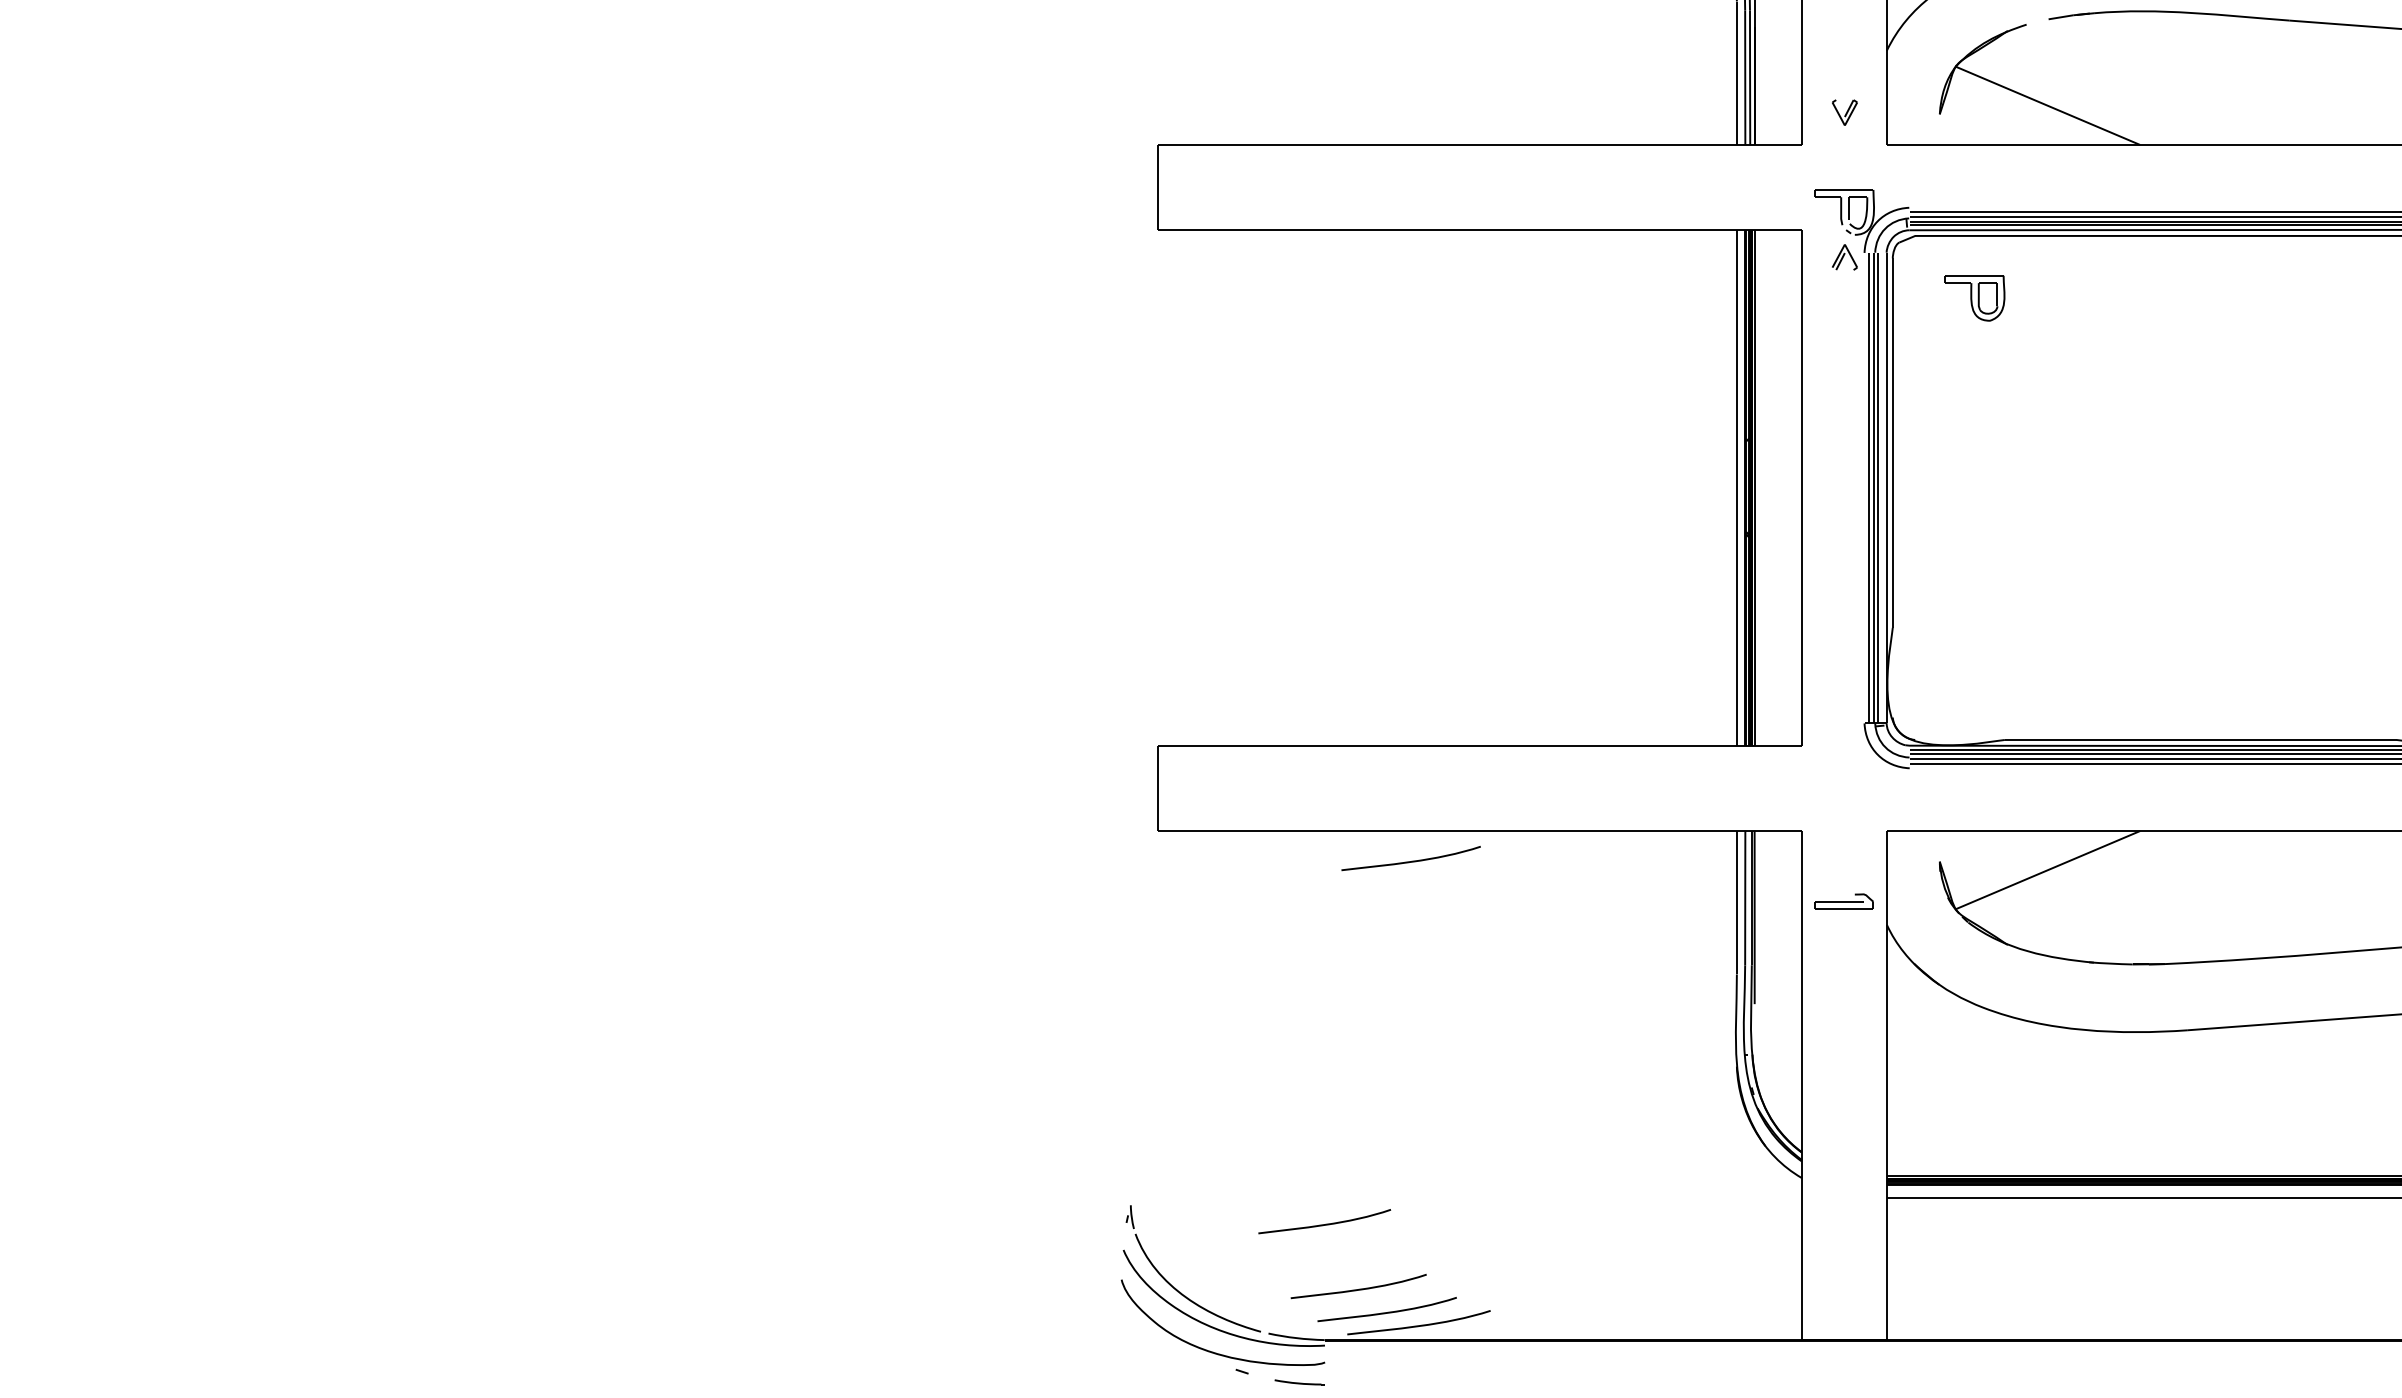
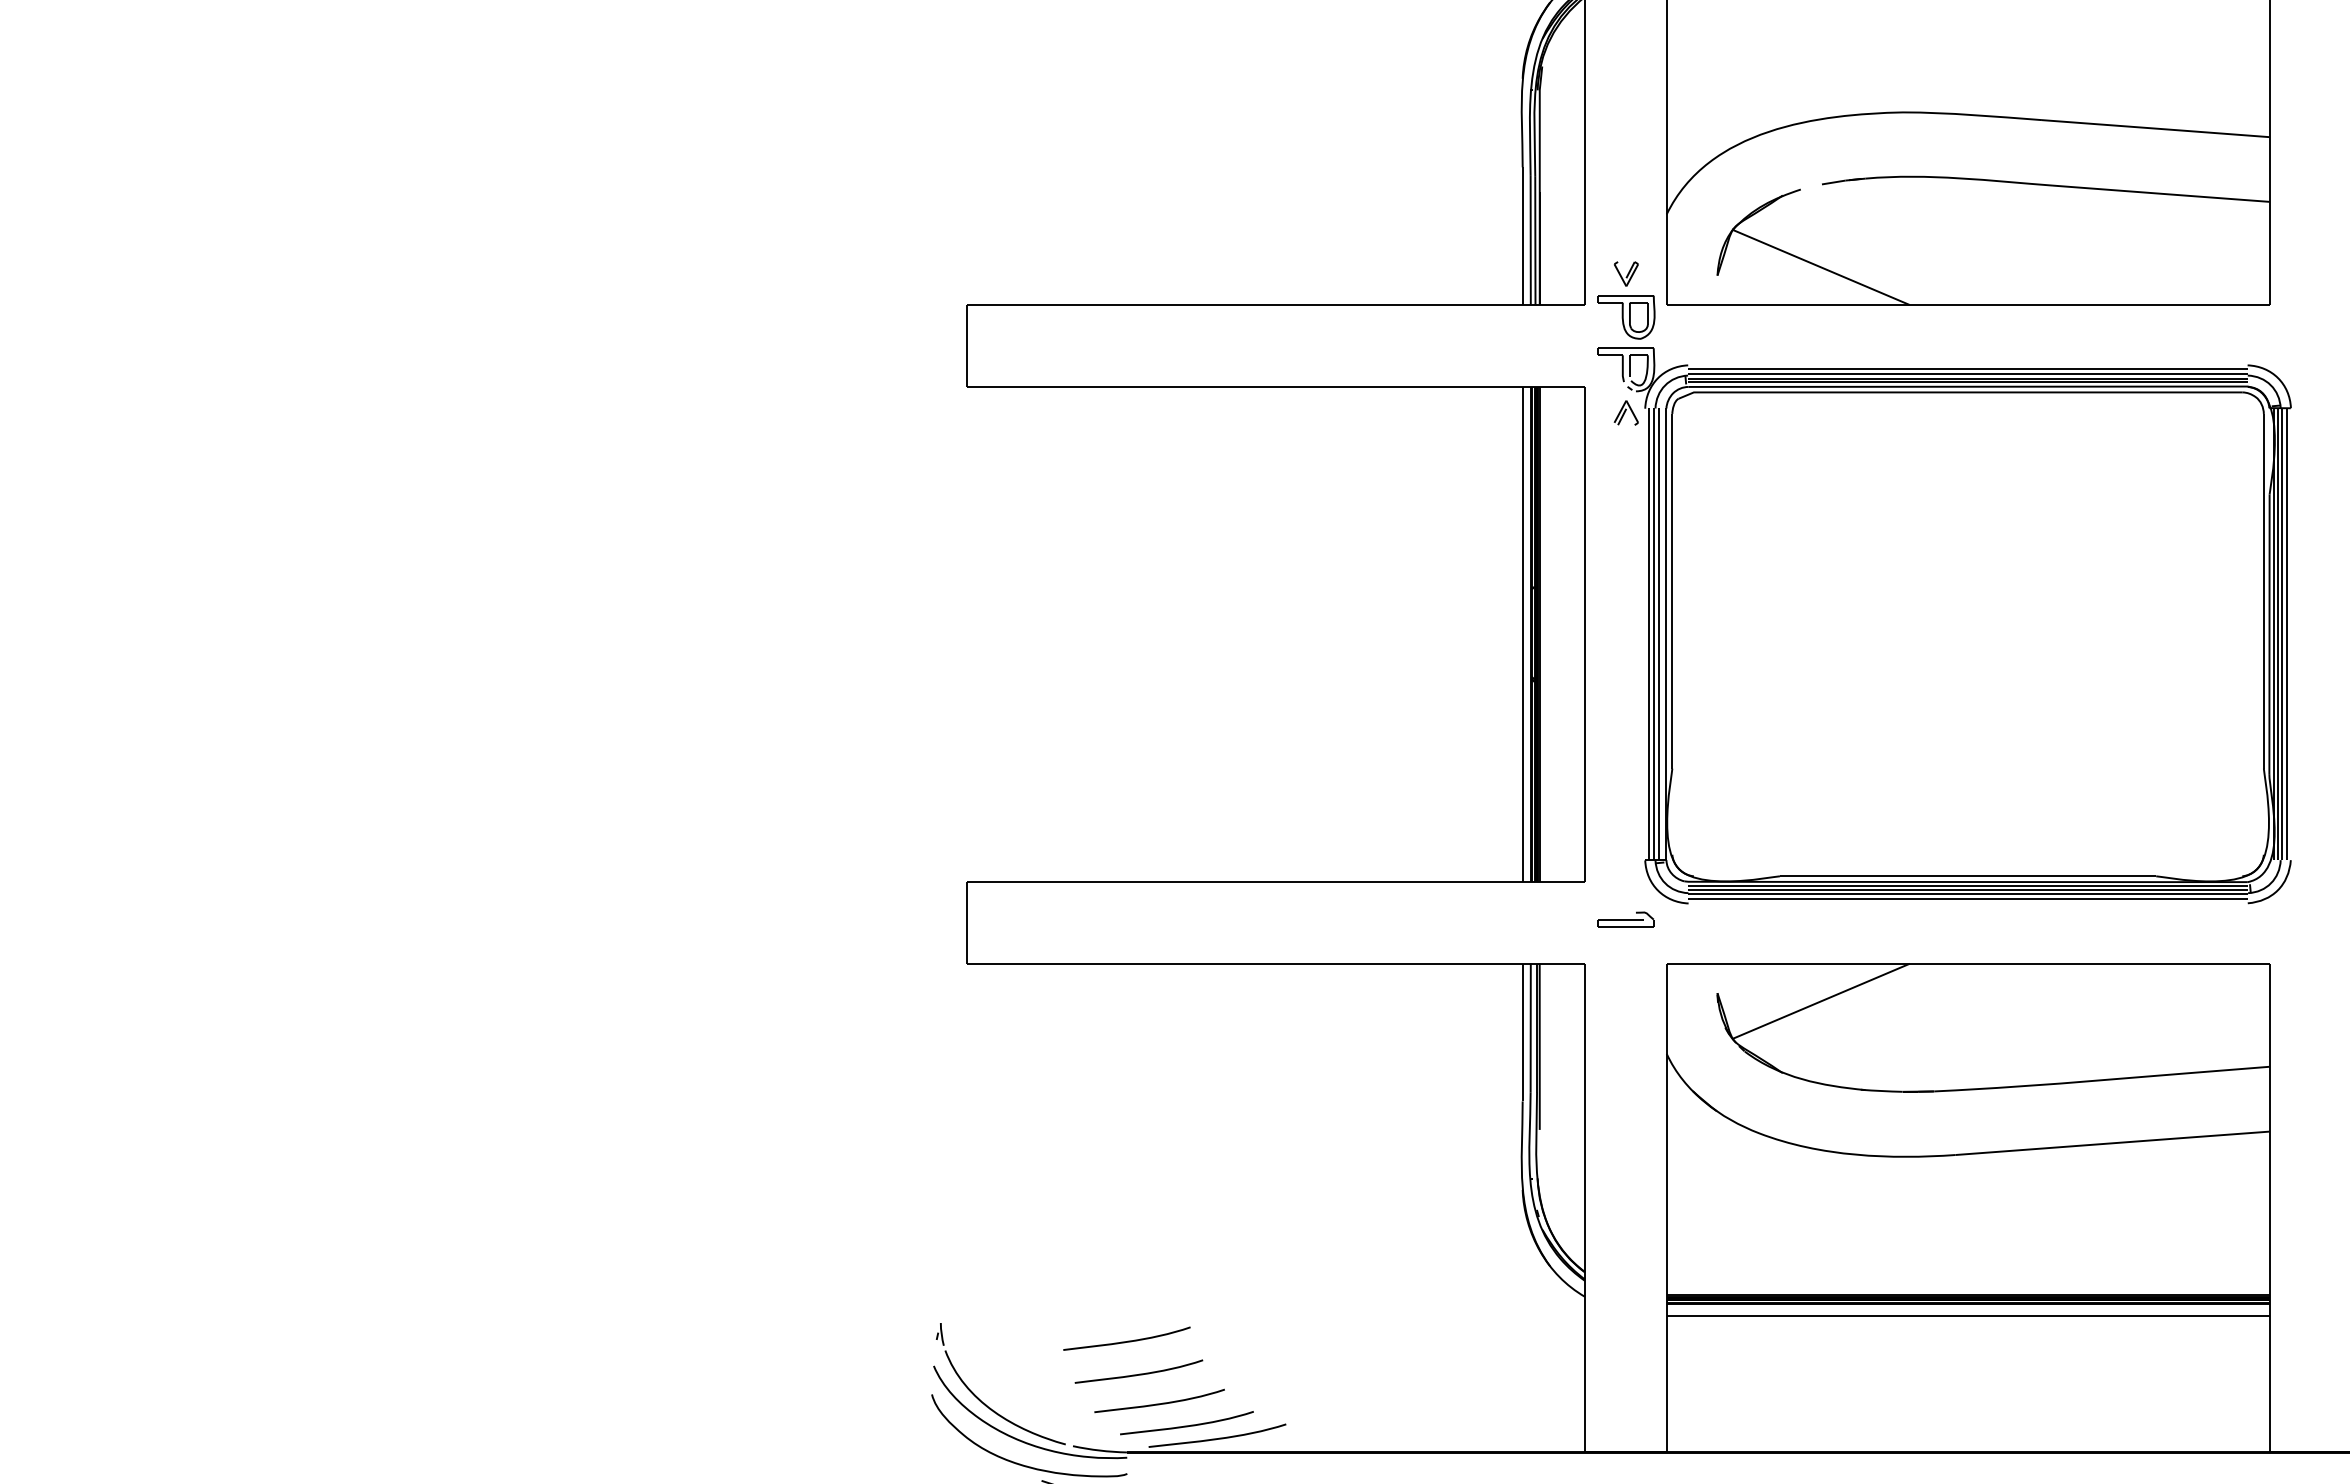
part: (1975, 298) -> (1626, 317), moved
curve: (1410, 861) -> (1209, 992), removed
part: (1843, 901) -> (1625, 919), moved
curve: (1337, 1257) -> (1139, 1373), added

